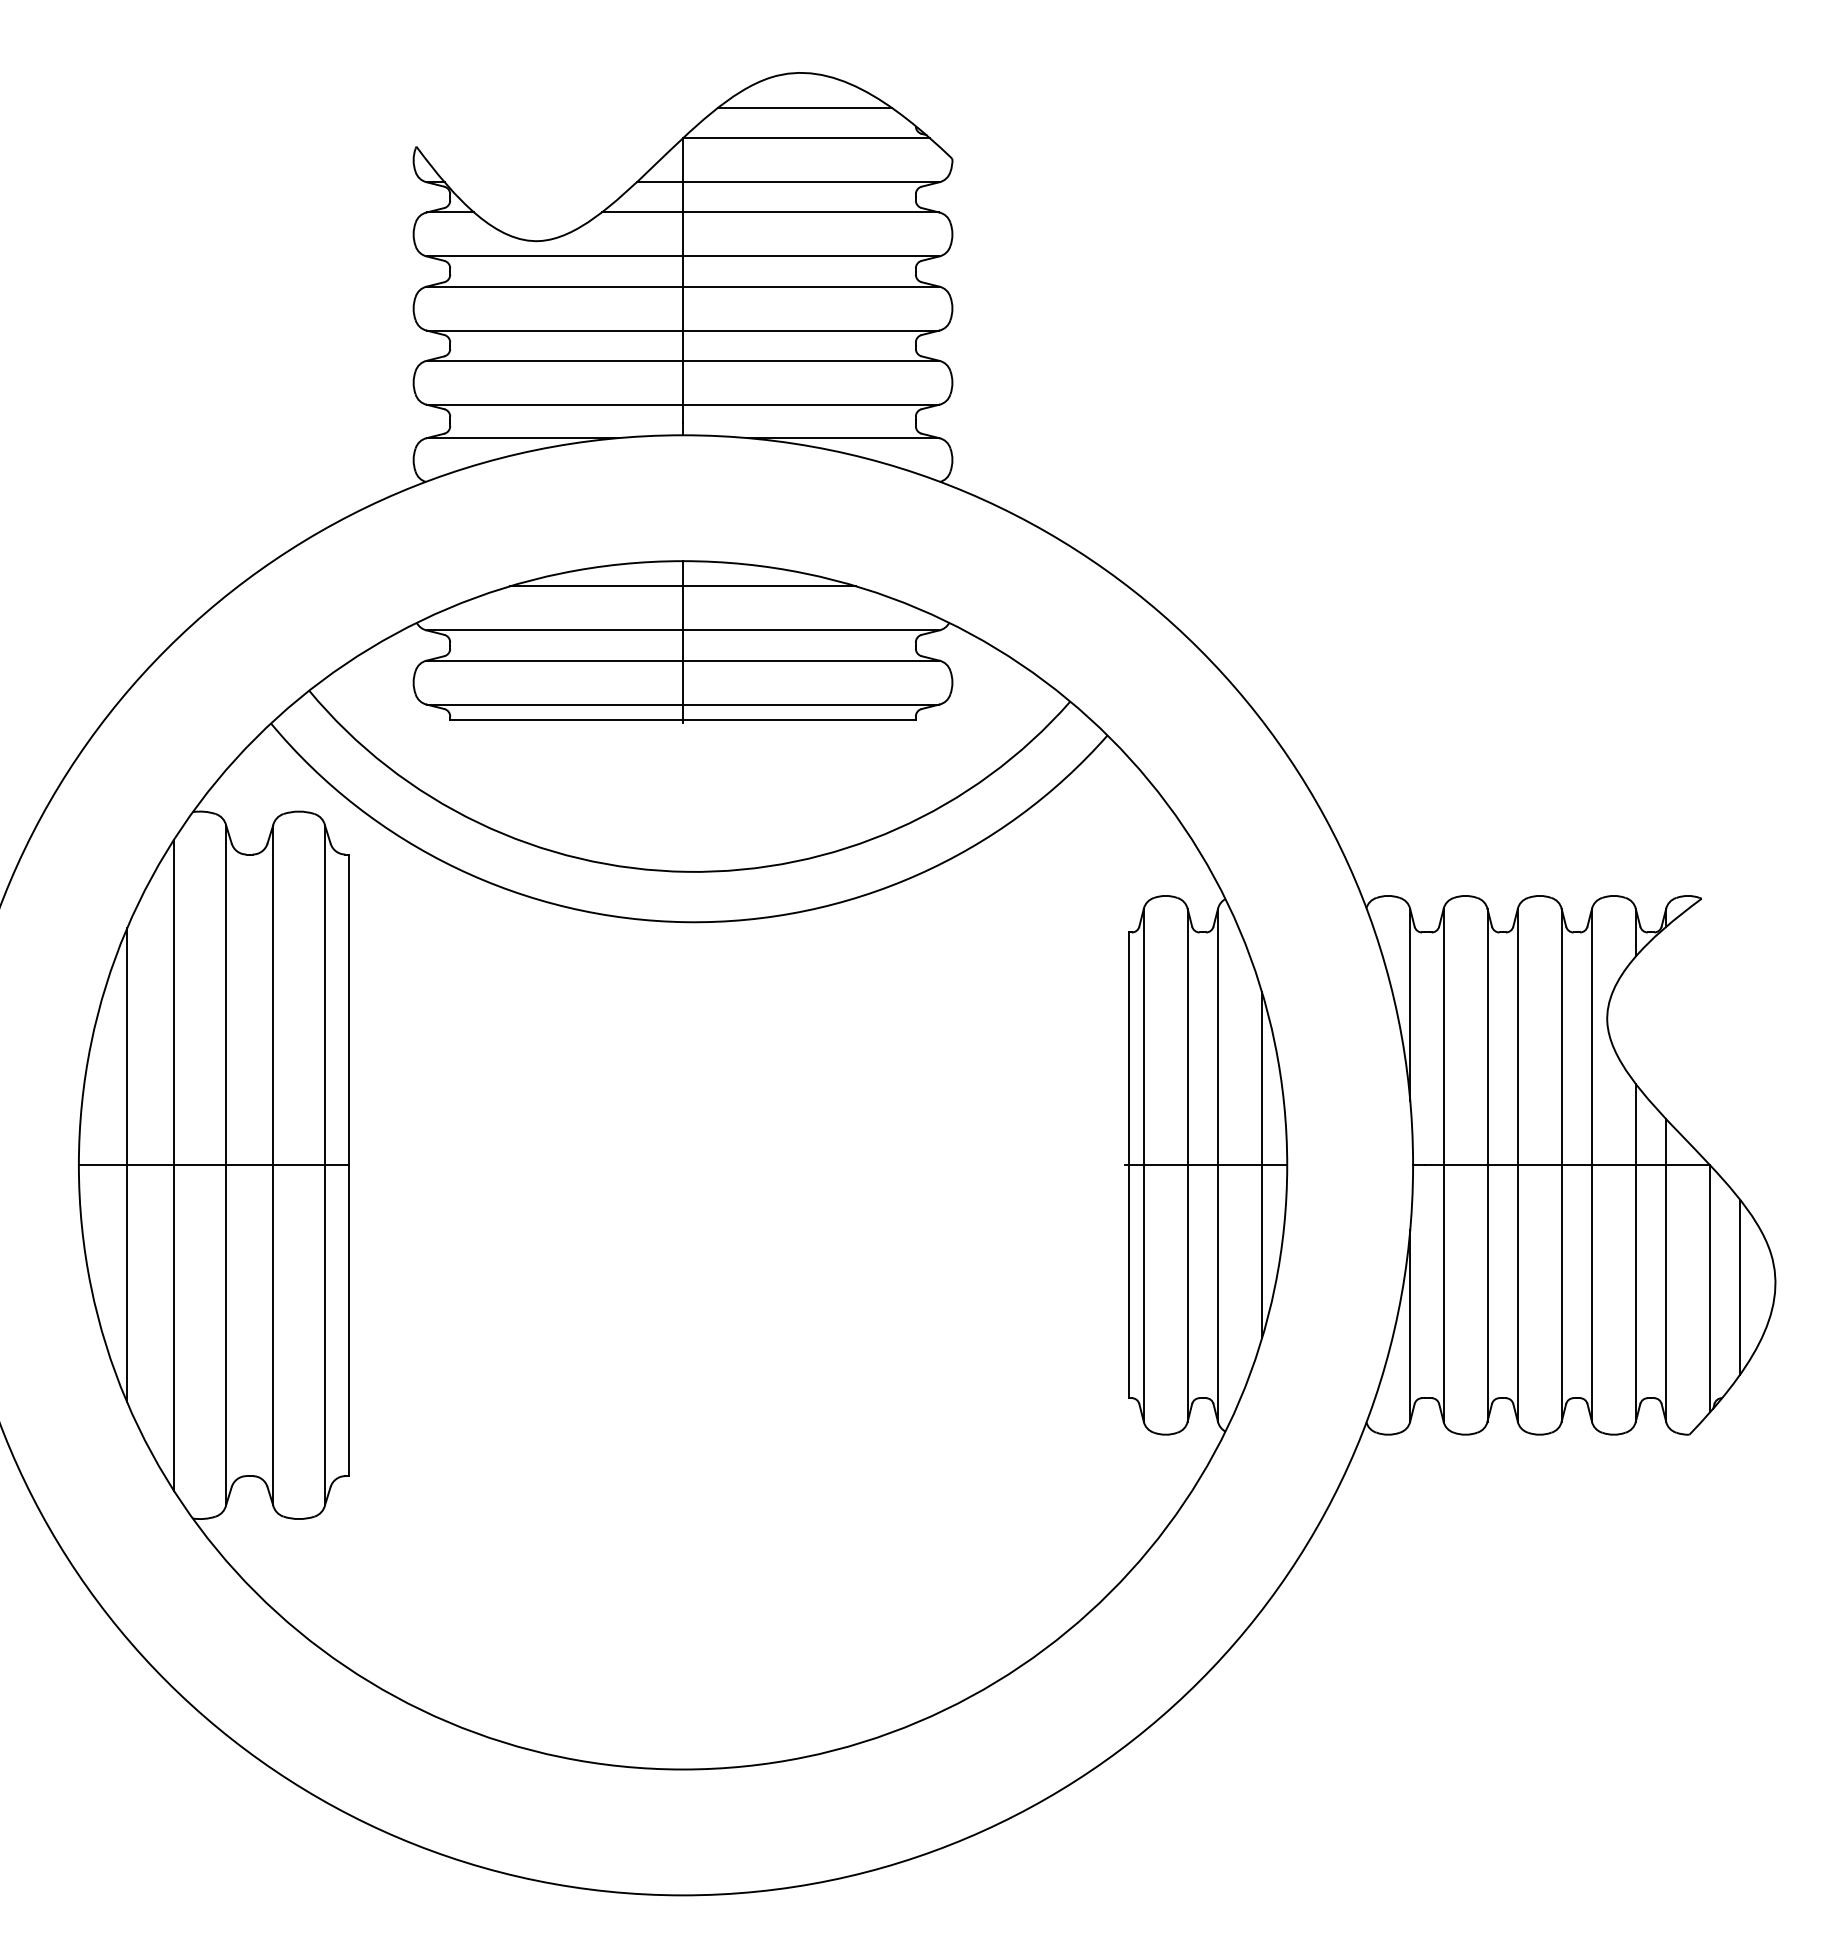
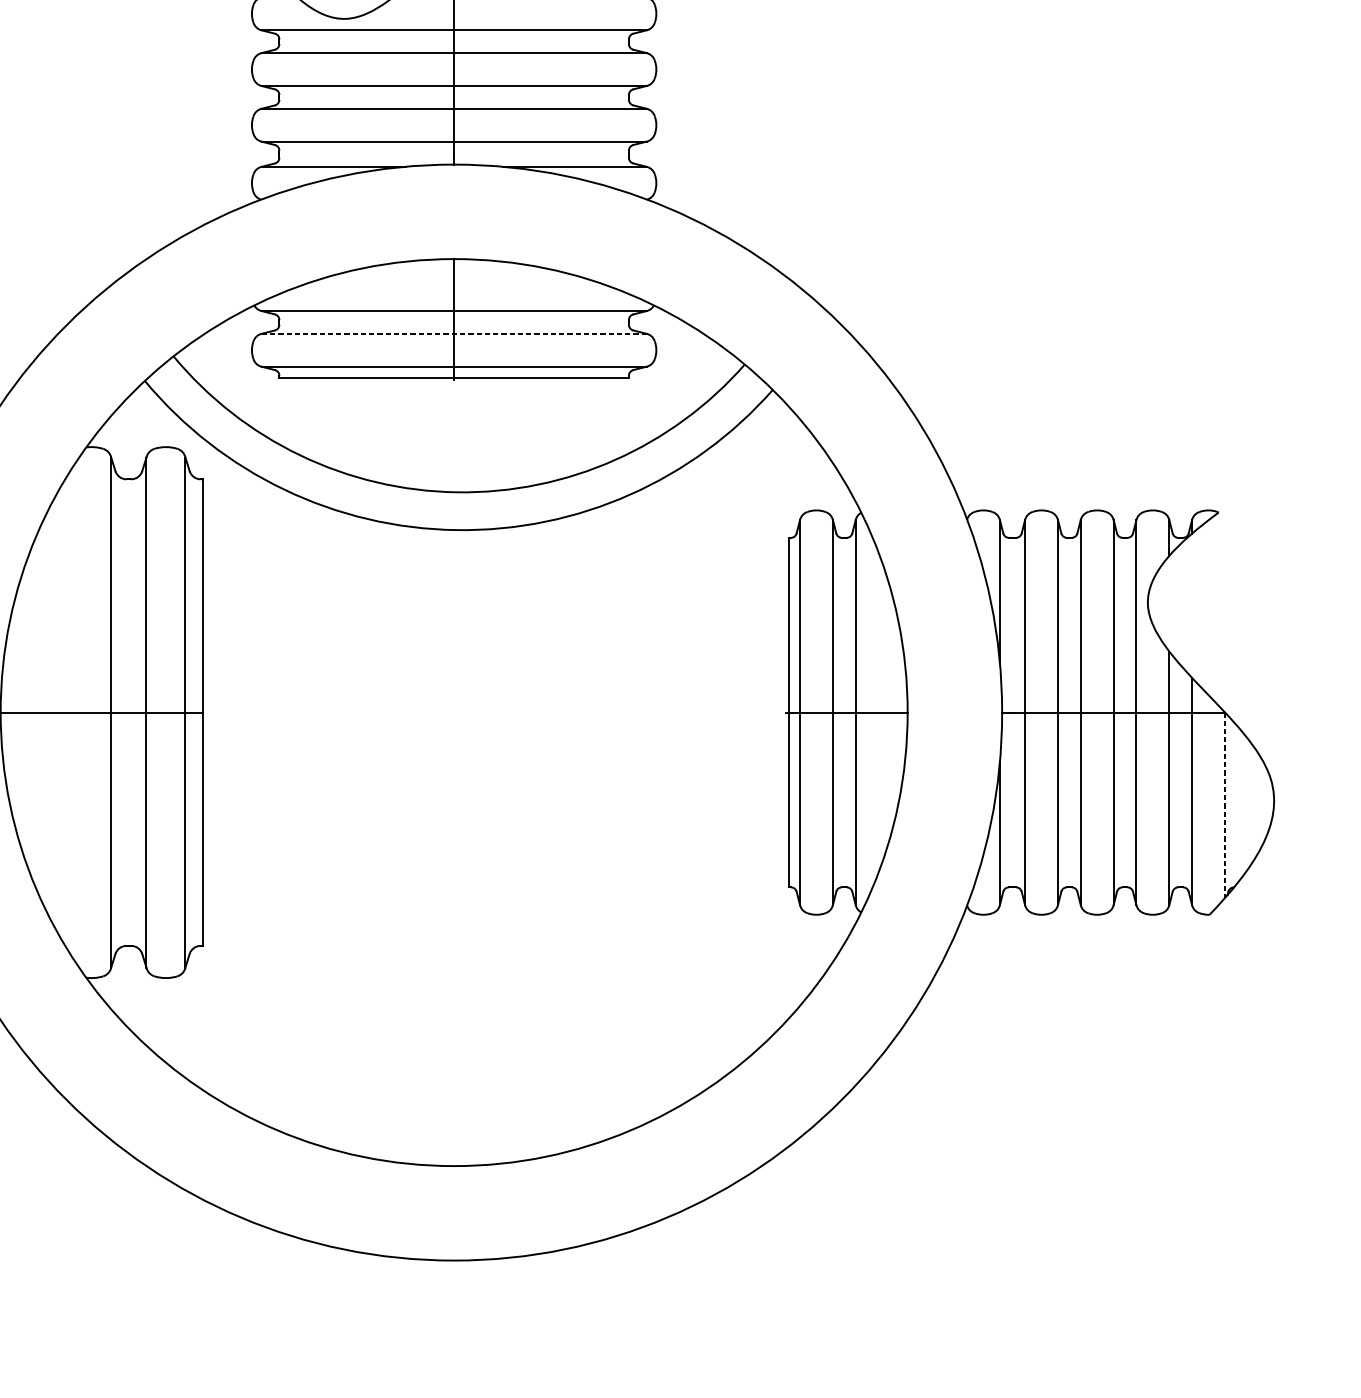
line: (682, 586) -> (453, 278), removed
line: (683, 660) -> (454, 333), solid -> dashed
line: (127, 1165) -> (37, 712), removed
line: (174, 1165) -> (72, 712), removed
line: (1261, 1165) -> (888, 712), removed
line: (1740, 1286) -> (1247, 803), removed
line: (1710, 1288) -> (1225, 805), solid -> dashed

